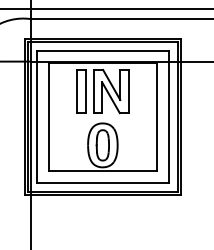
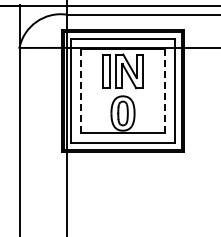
line: (48, 115) -> (80, 90), solid -> dashed
line: (157, 117) -> (165, 91), solid -> dashed

